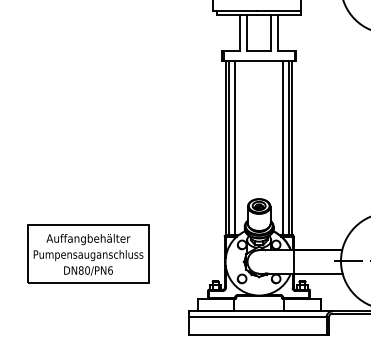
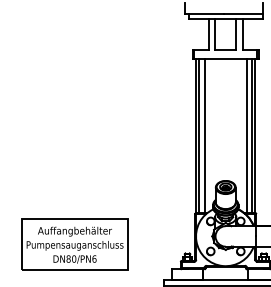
part: (88, 253) -> (75, 244), moved

